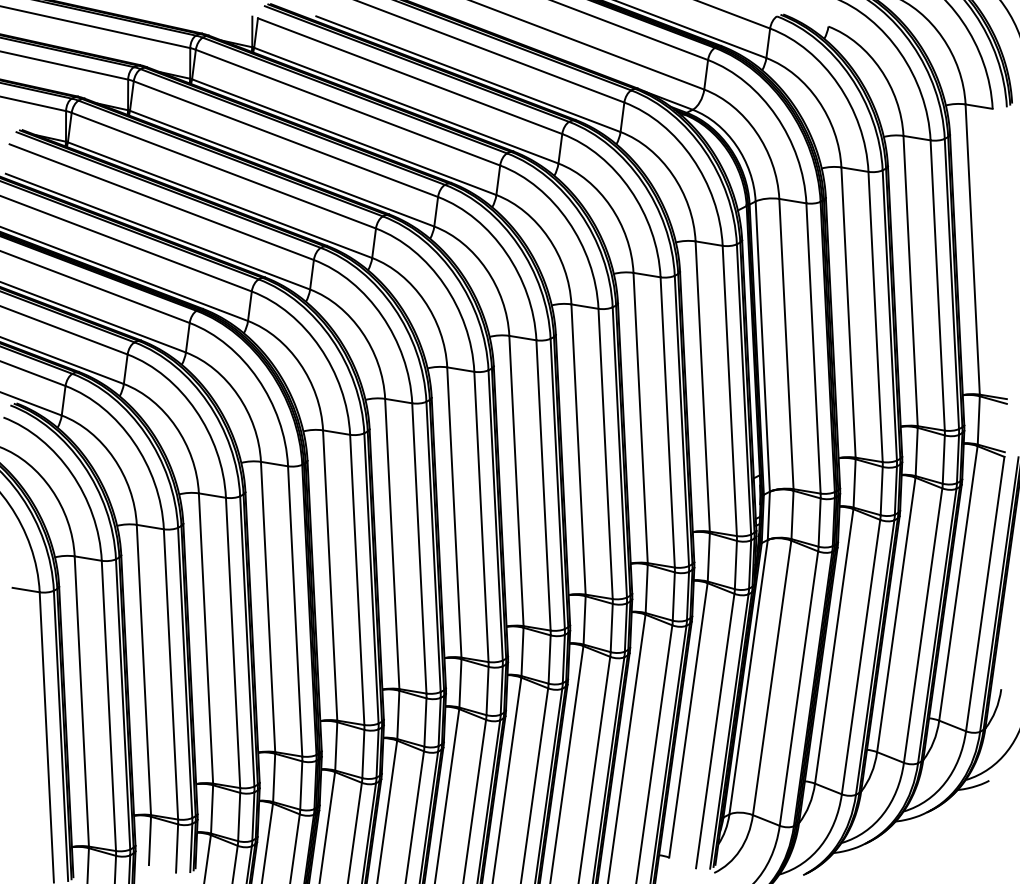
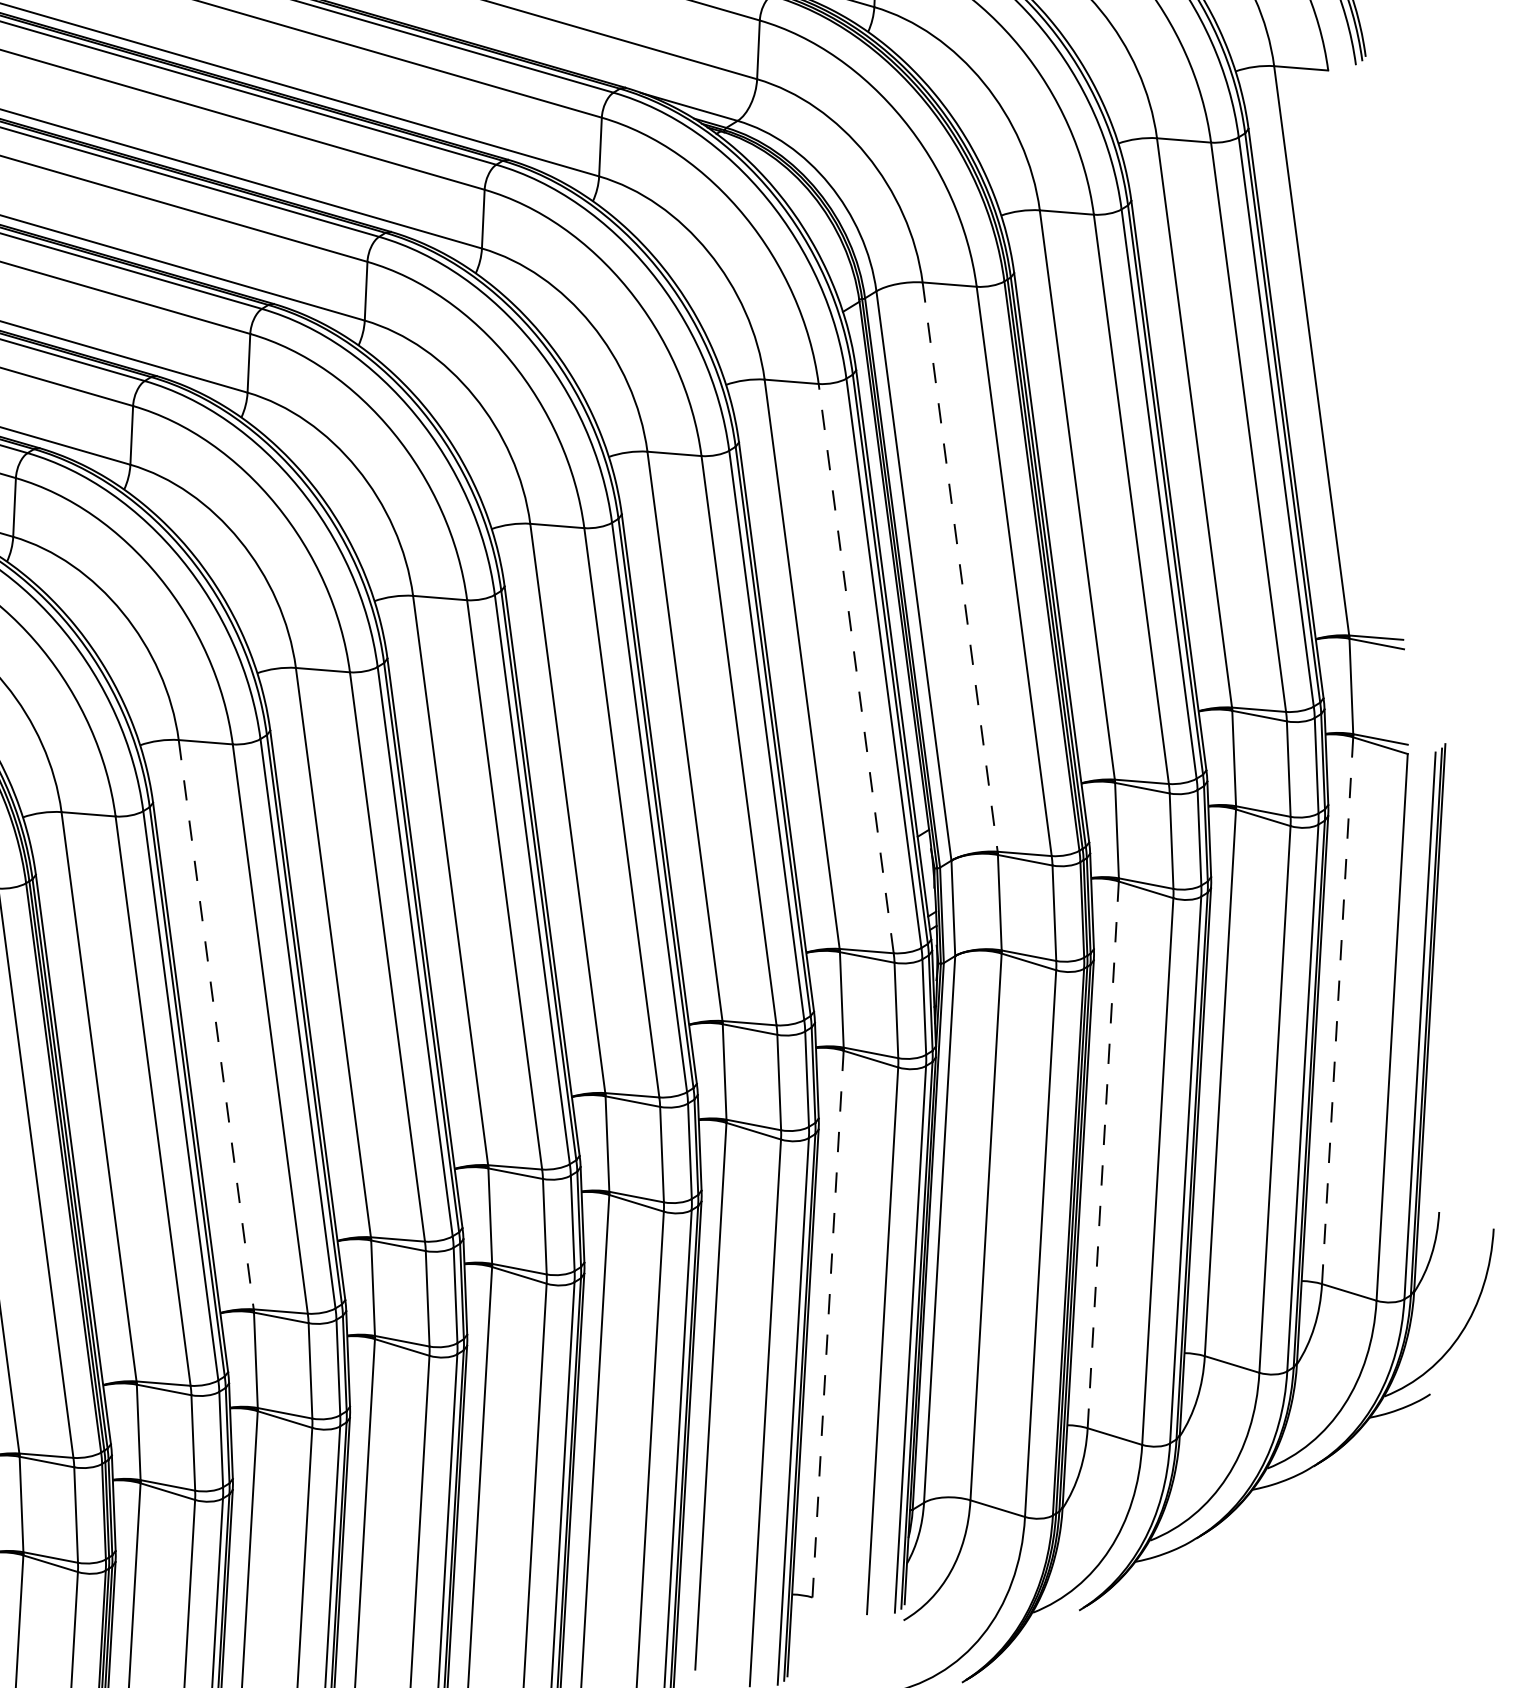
line: (786, 344) -> (960, 567), solid -> dashed
line: (729, 390) -> (855, 667), solid -> dashed
line: (392, 544) -> (216, 1025), solid -> dashed
line: (958, 583) -> (1337, 1010), solid -> dashed
line: (834, 646) -> (1103, 1154), solid -> dashed
line: (688, 720) -> (828, 1324), solid -> dashed

